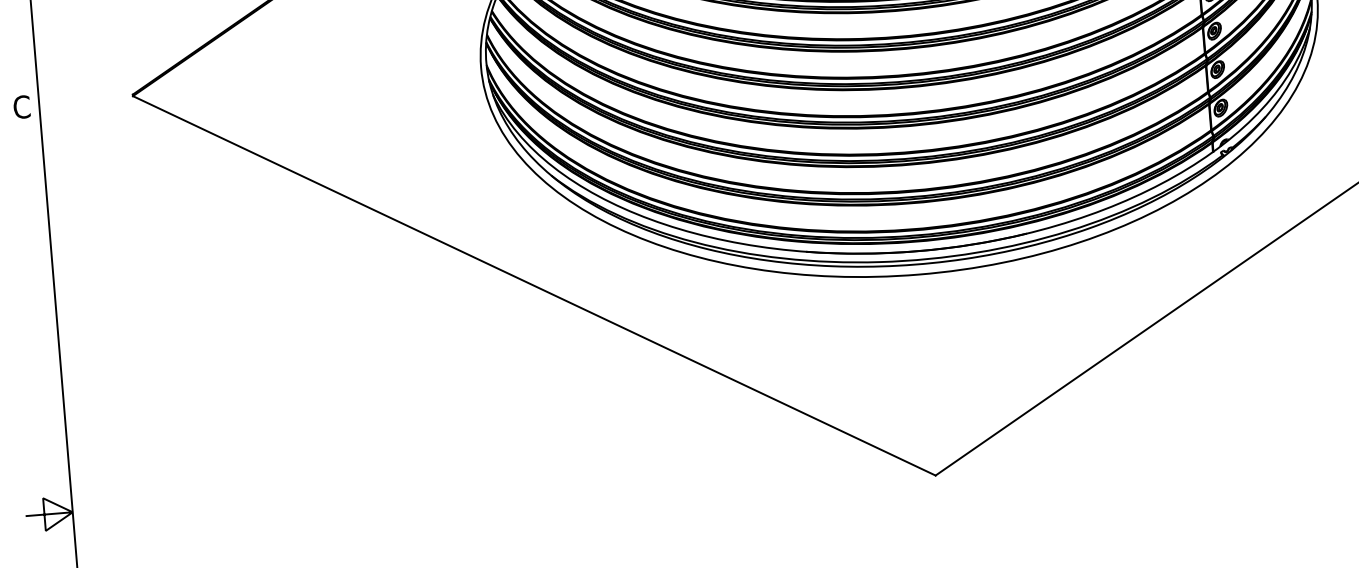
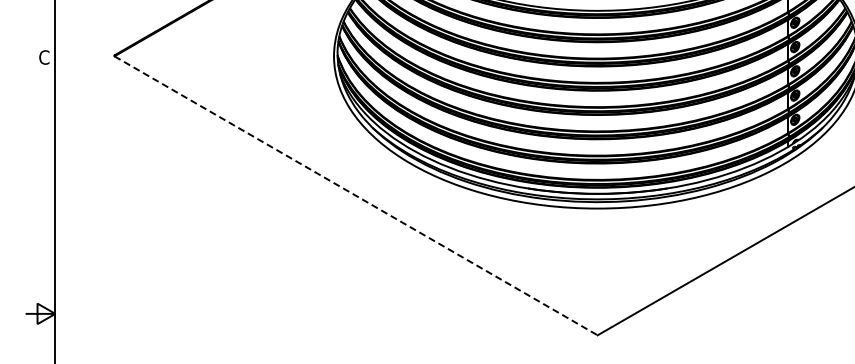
line: (534, 285) -> (356, 195), solid -> dashed

